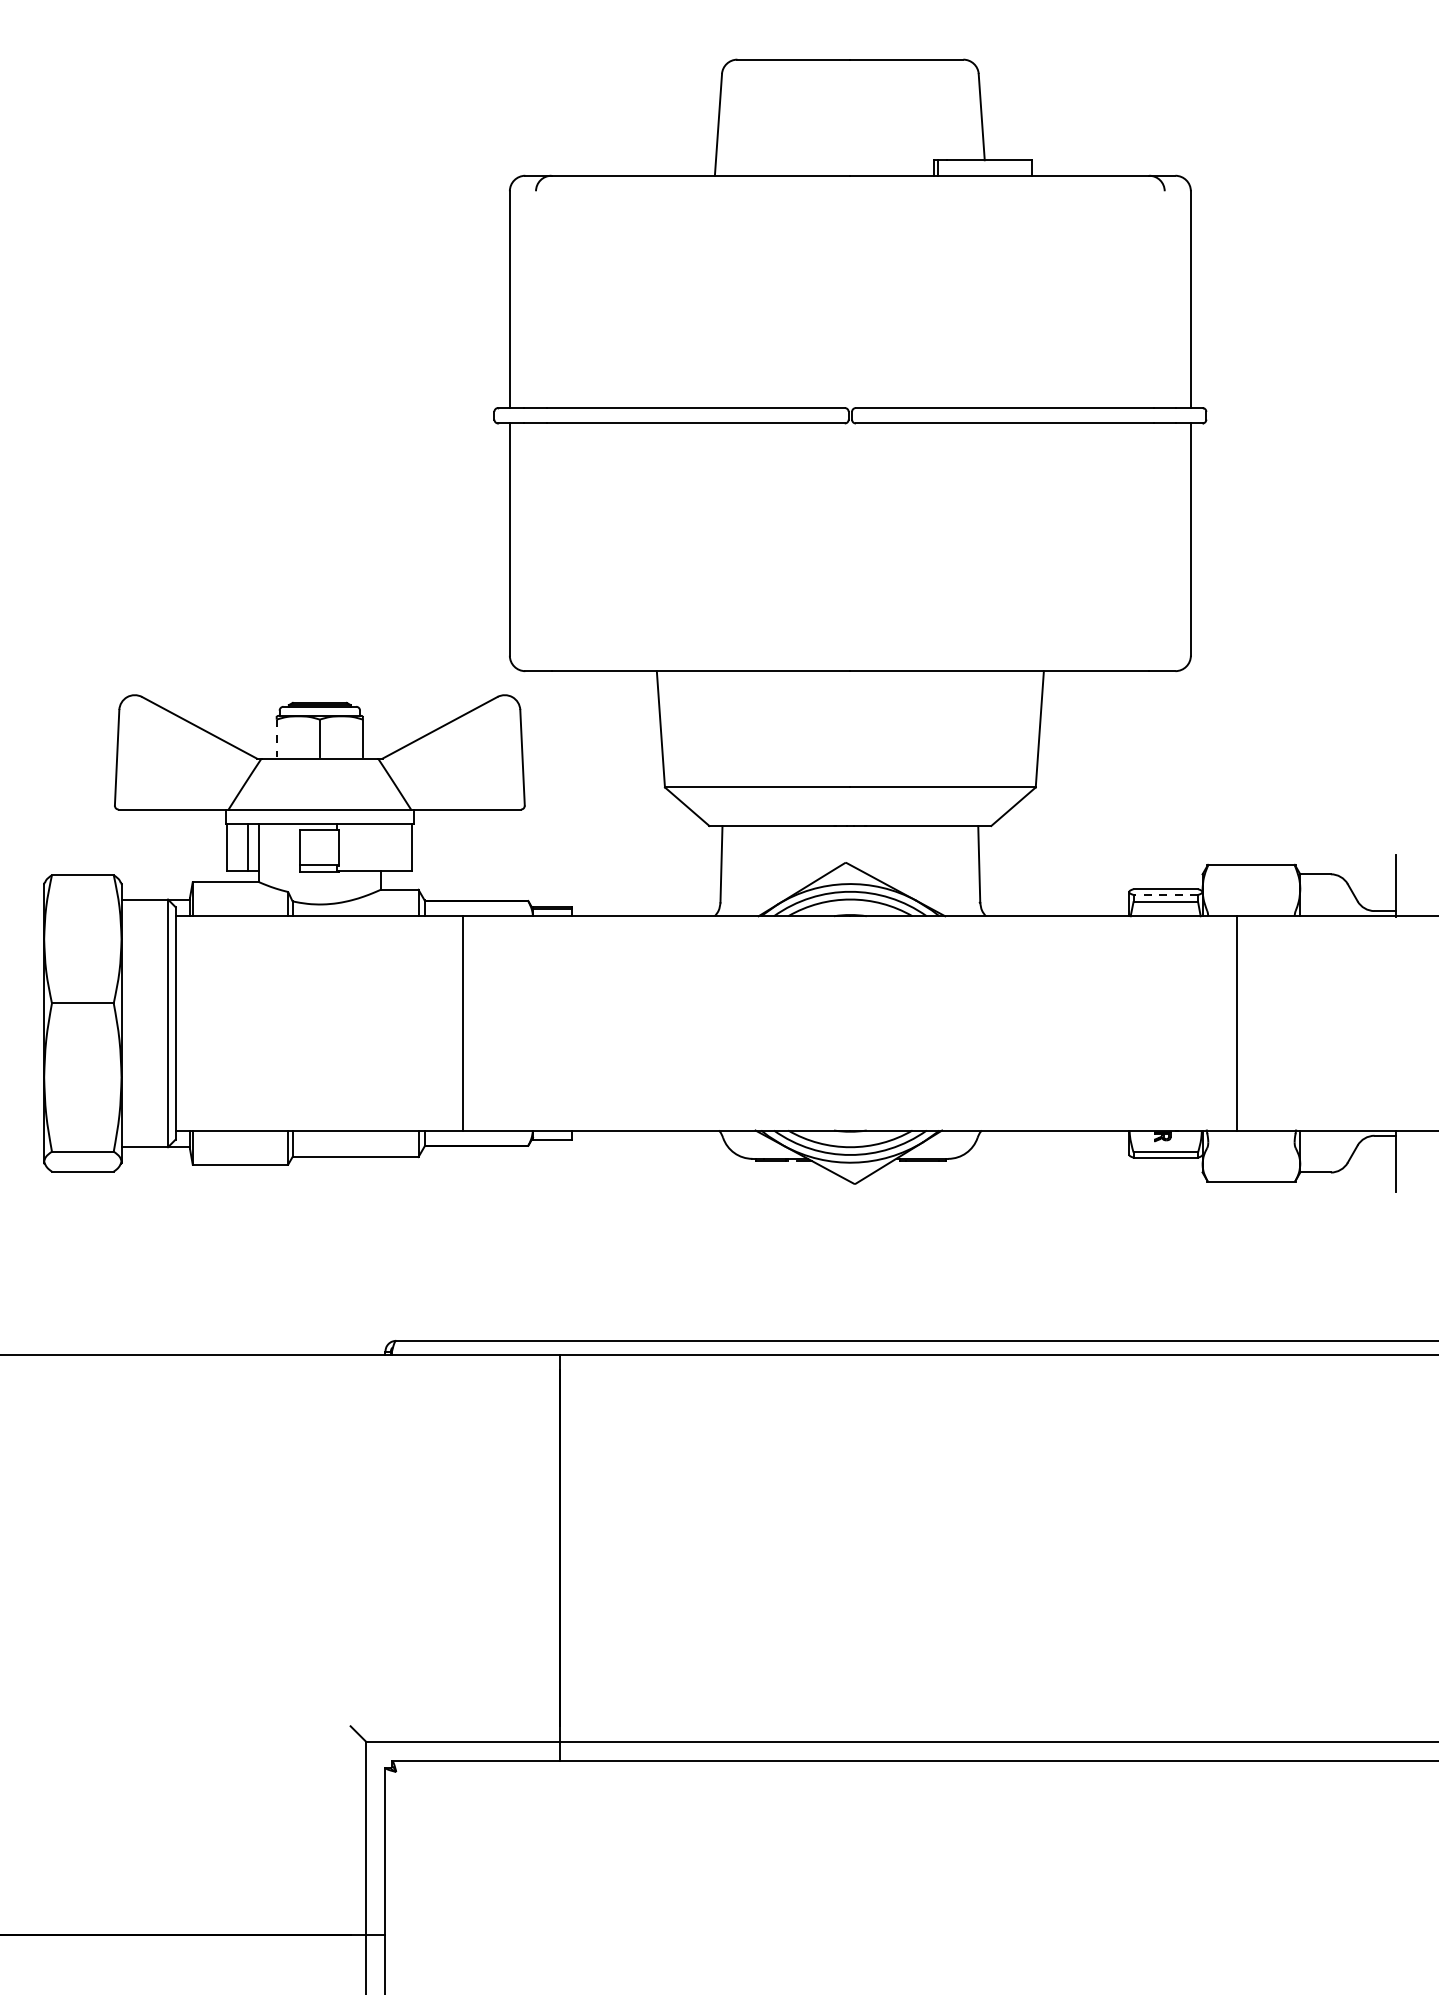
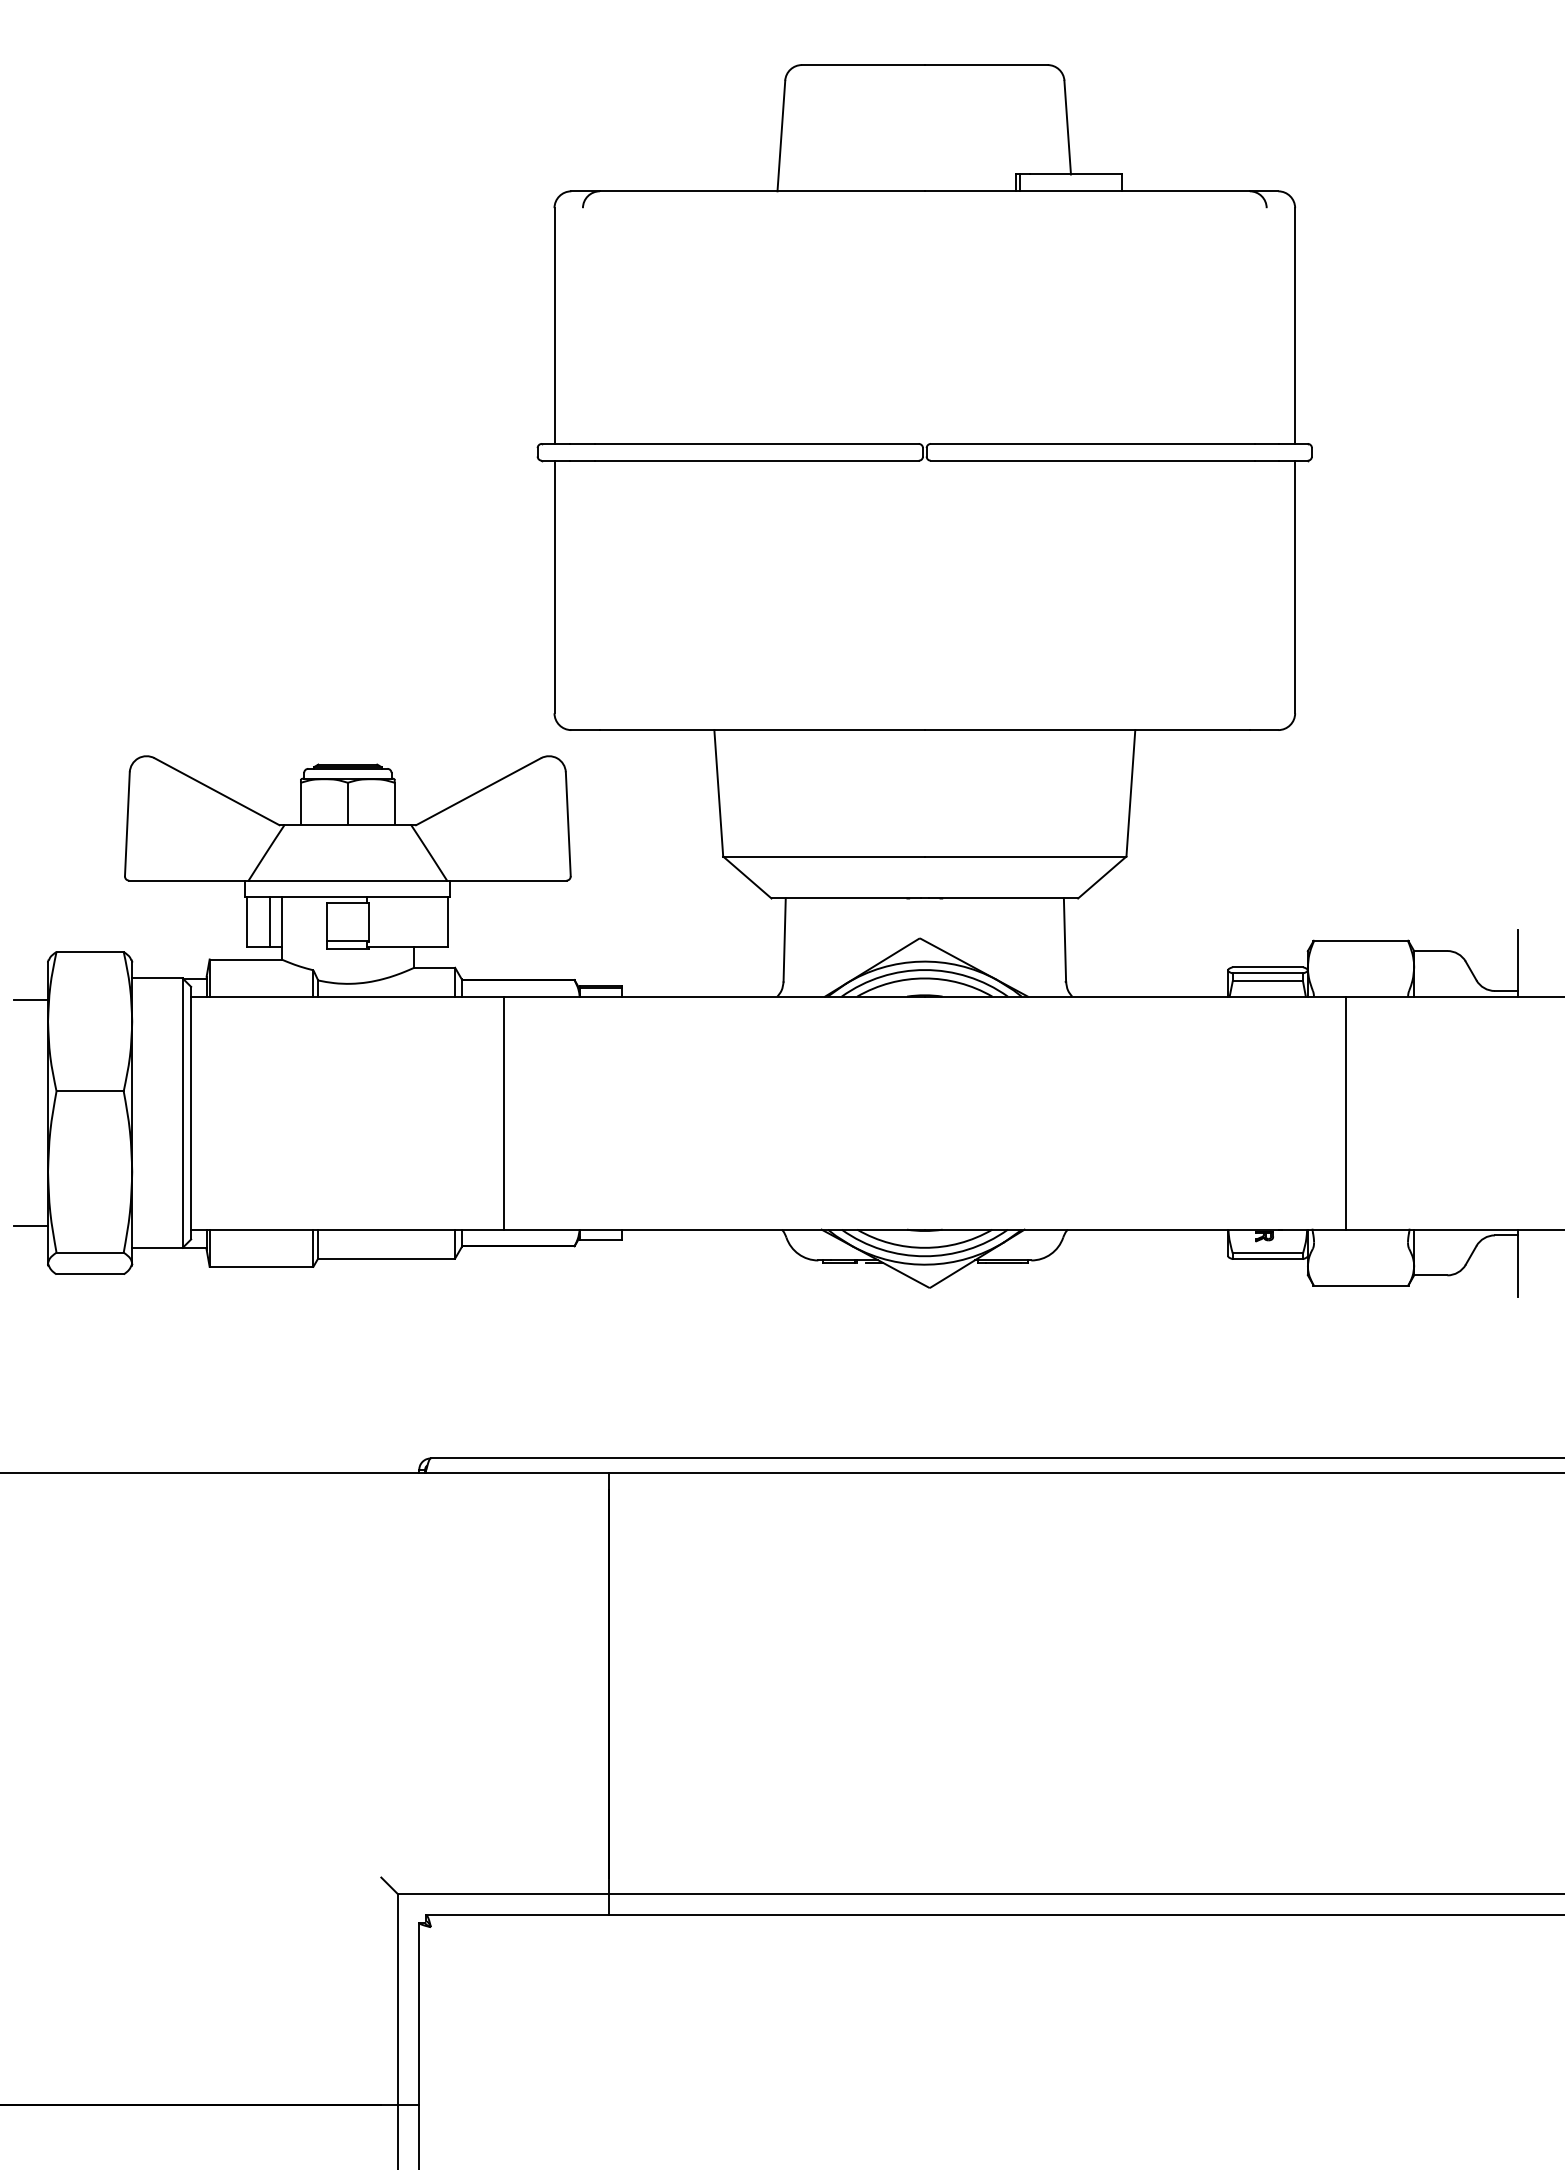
line: (276, 738) -> (300, 803), dashed -> solid
line: (1165, 894) -> (1267, 973), dashed -> solid
line: (28, 919) -> (30, 1000), added
line: (28, 1126) -> (30, 1225), added

